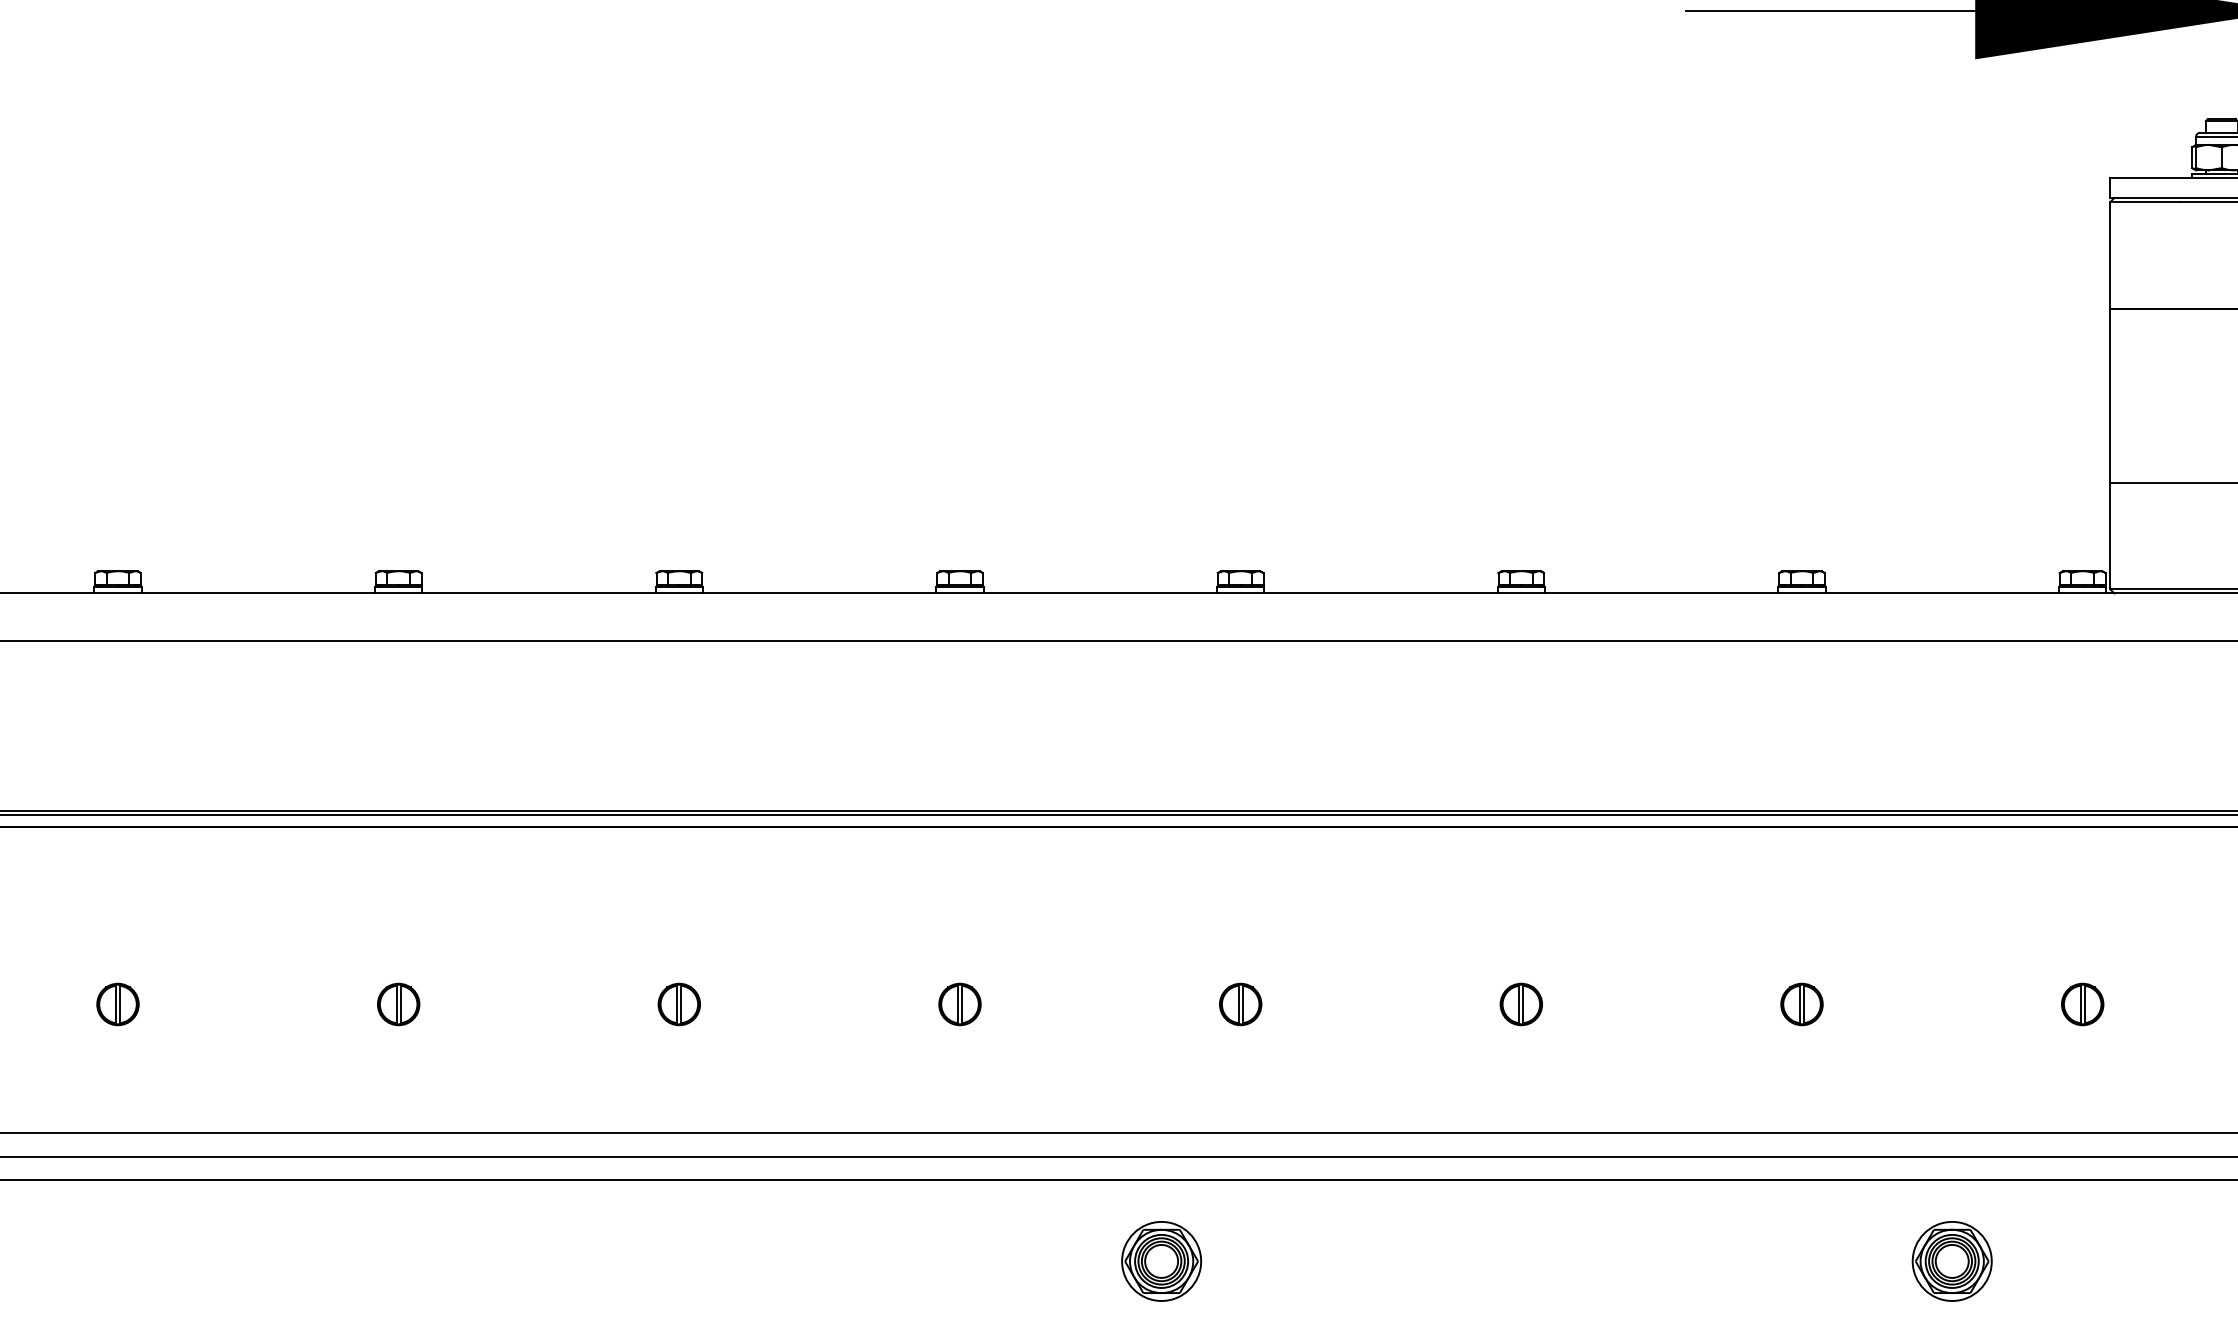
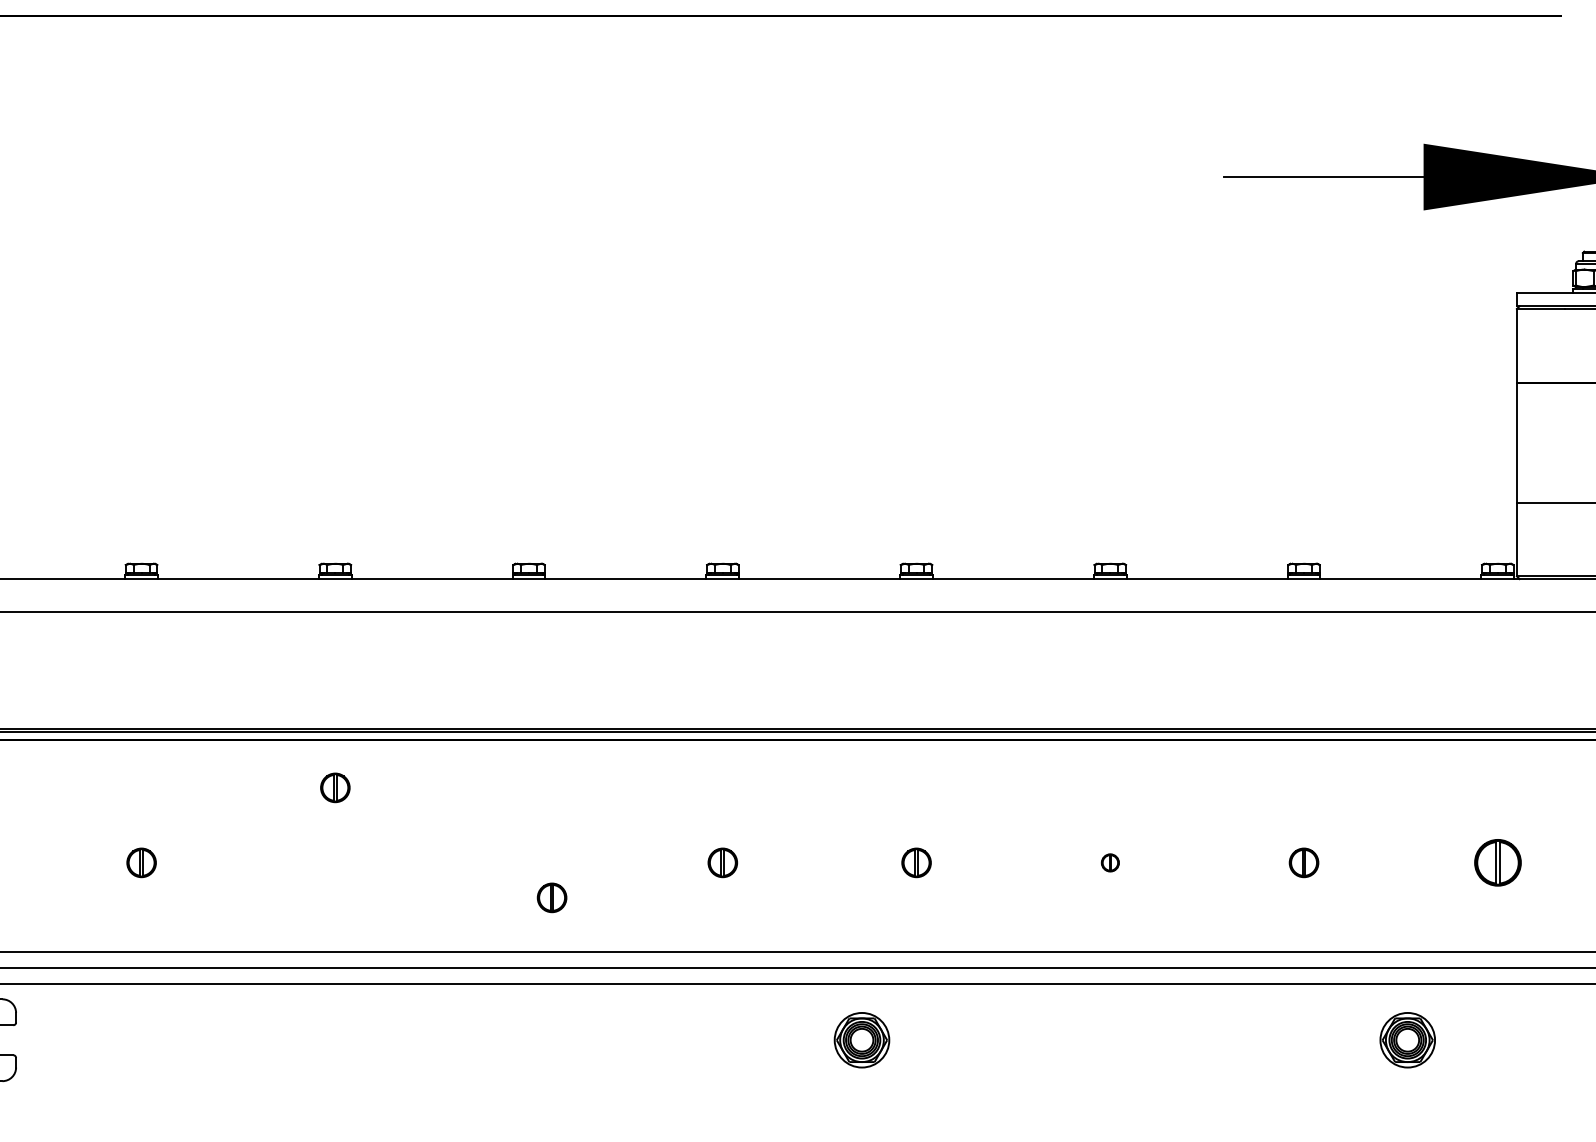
part: (398, 1003) -> (335, 787), moved
part: (678, 1003) -> (551, 897), moved
part: (1521, 1003) -> (1110, 862), size x0.6
part: (2082, 1003) -> (1497, 862), size x1.6

